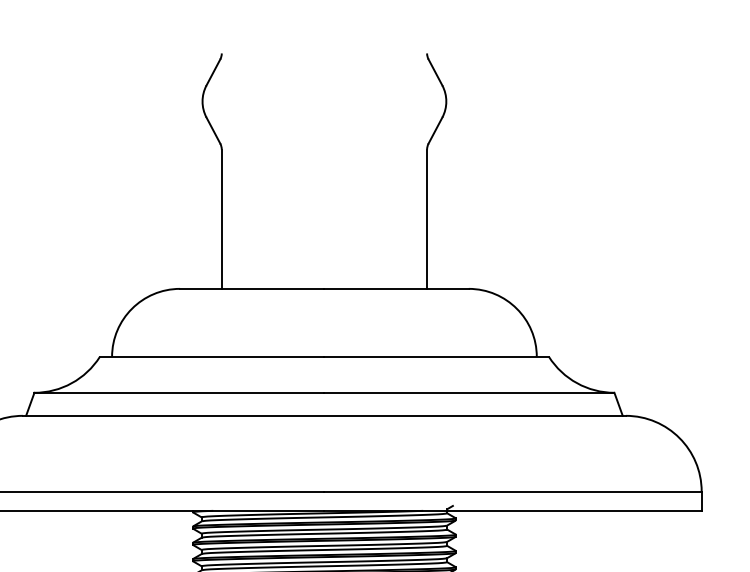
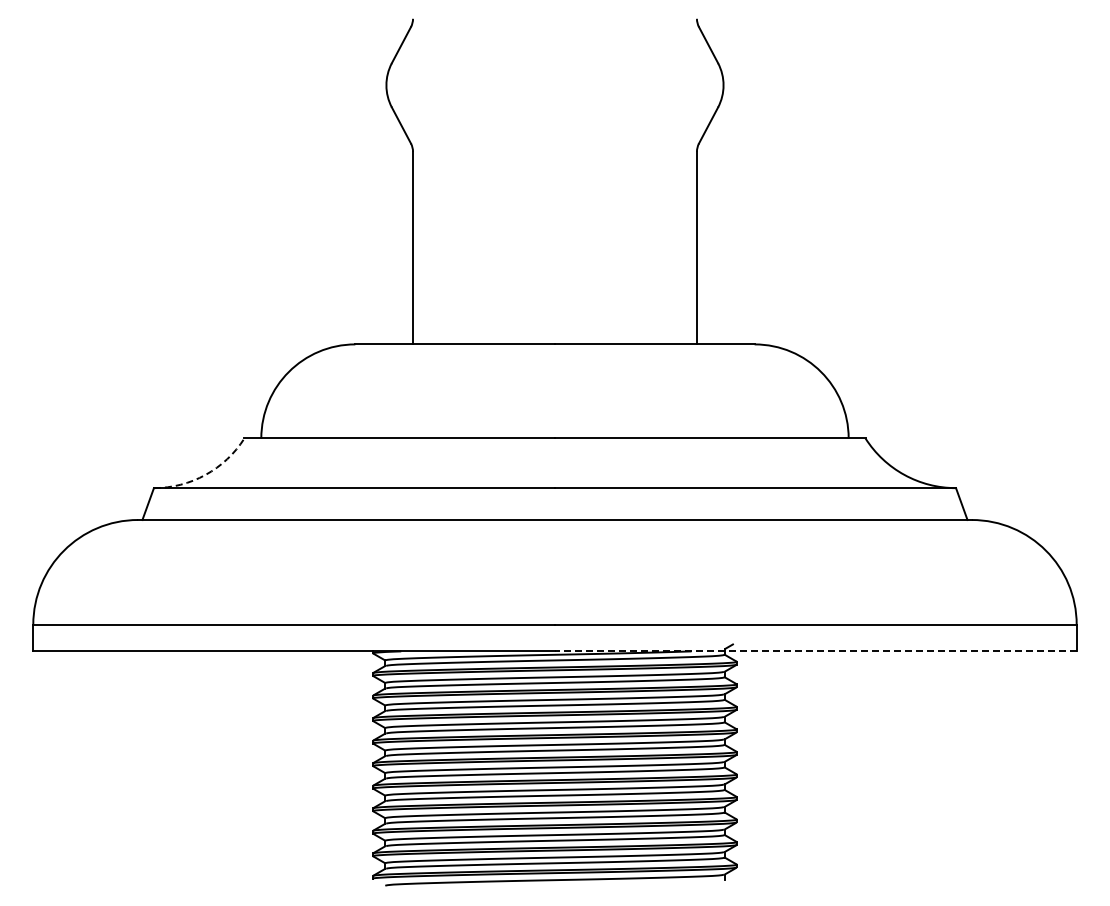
arc: (71, 382) -> (205, 474), solid -> dashed
line: (512, 510) -> (815, 651), solid -> dashed

